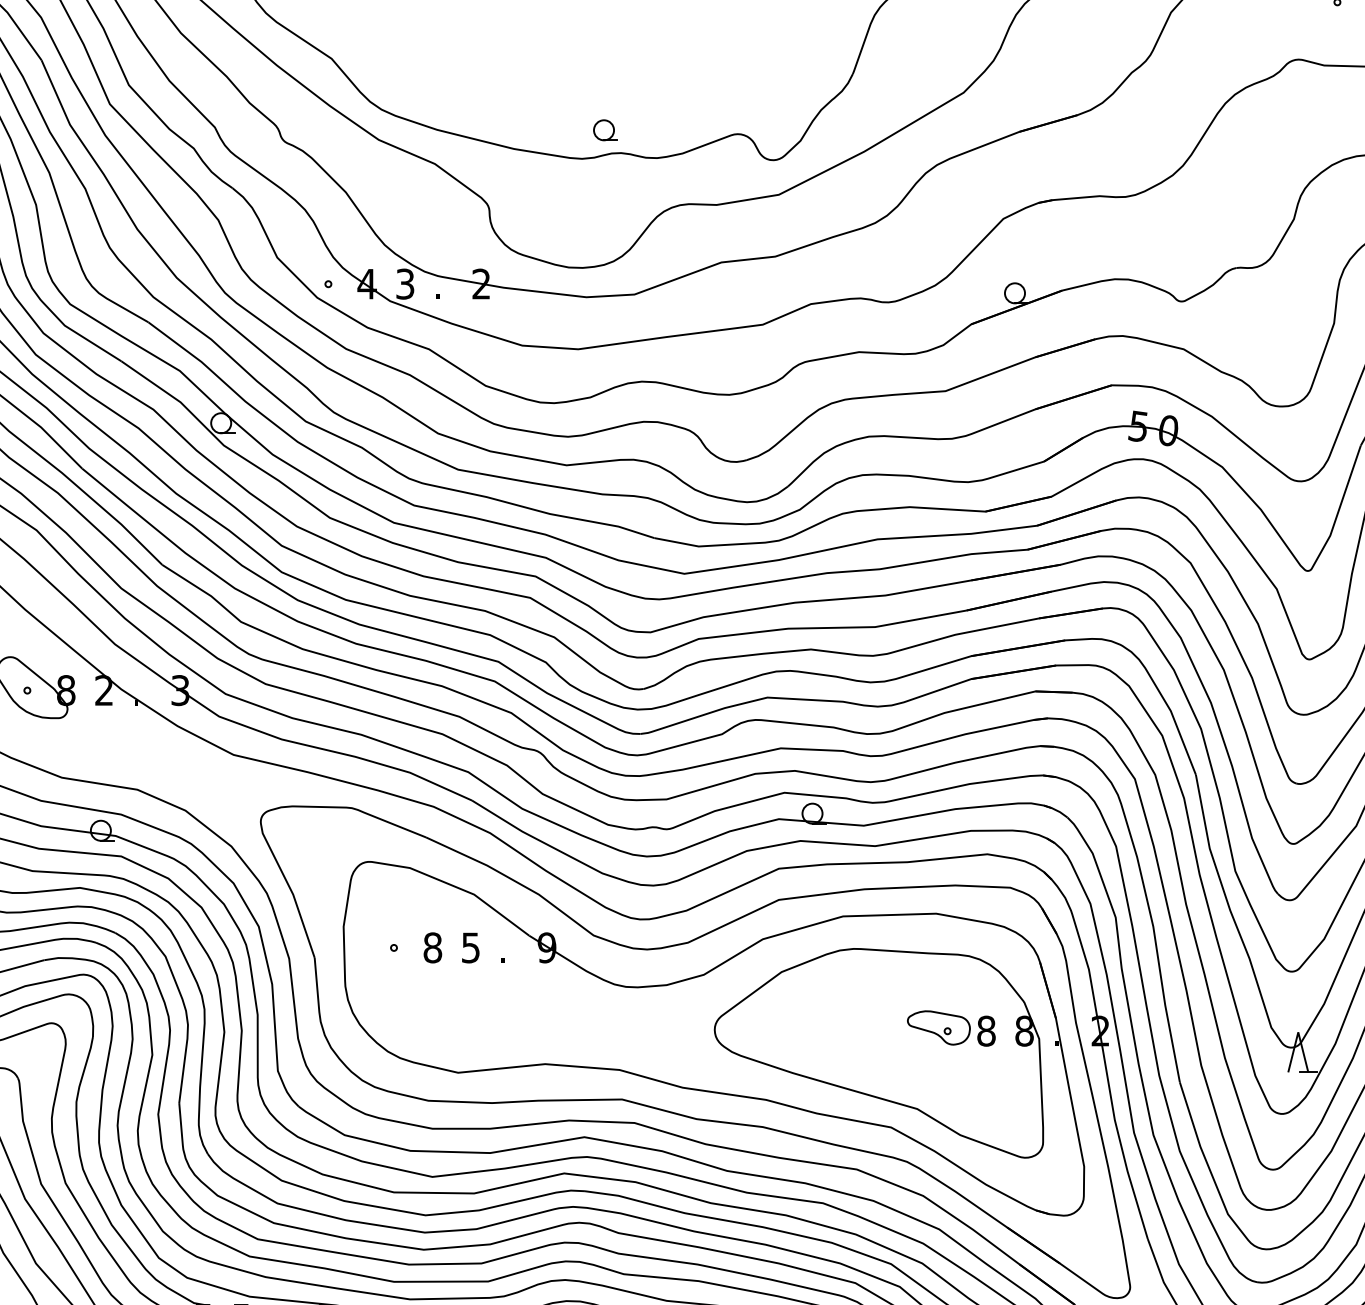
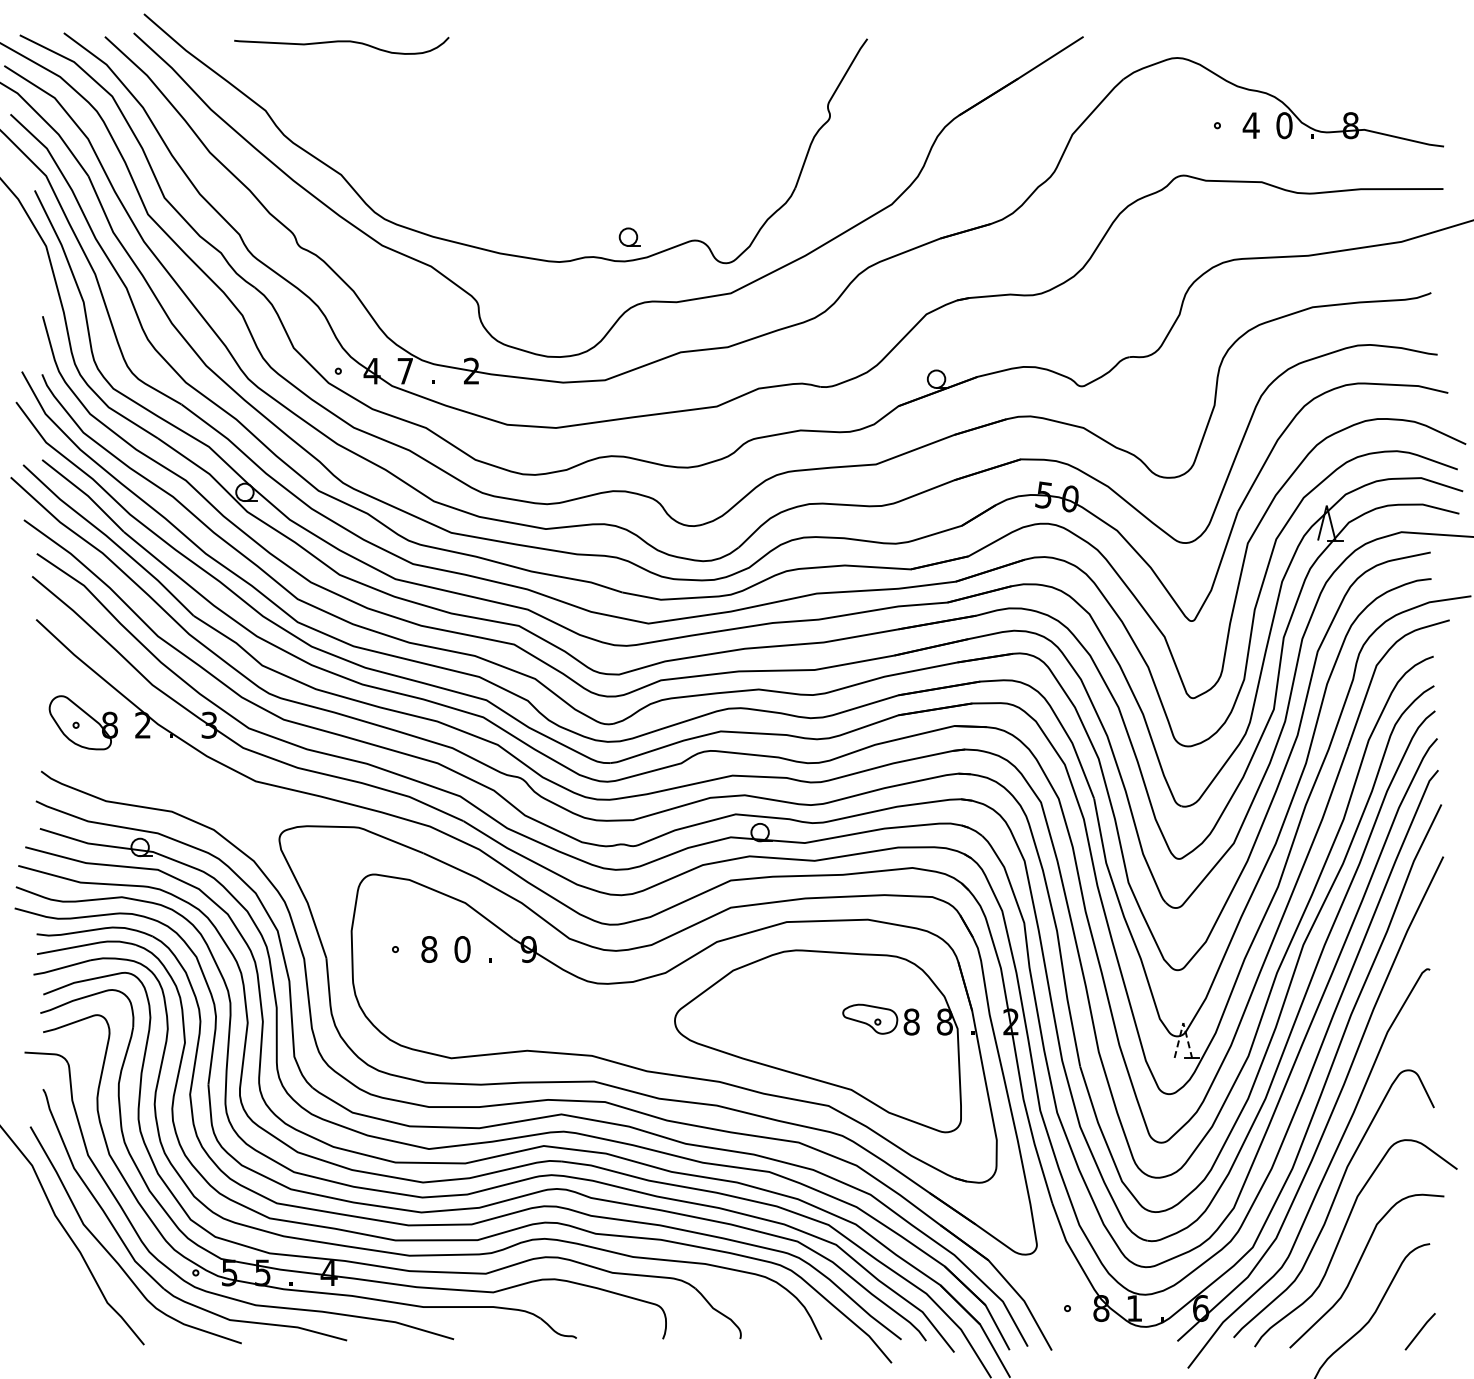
part: (605, 129) -> (629, 236), moved
text: (405, 283) -> (405, 370), 3 -> 7
text: (470, 947) -> (462, 949), 5 -> 0
line: (1298, 1032) -> (1183, 1023), solid -> dashed

